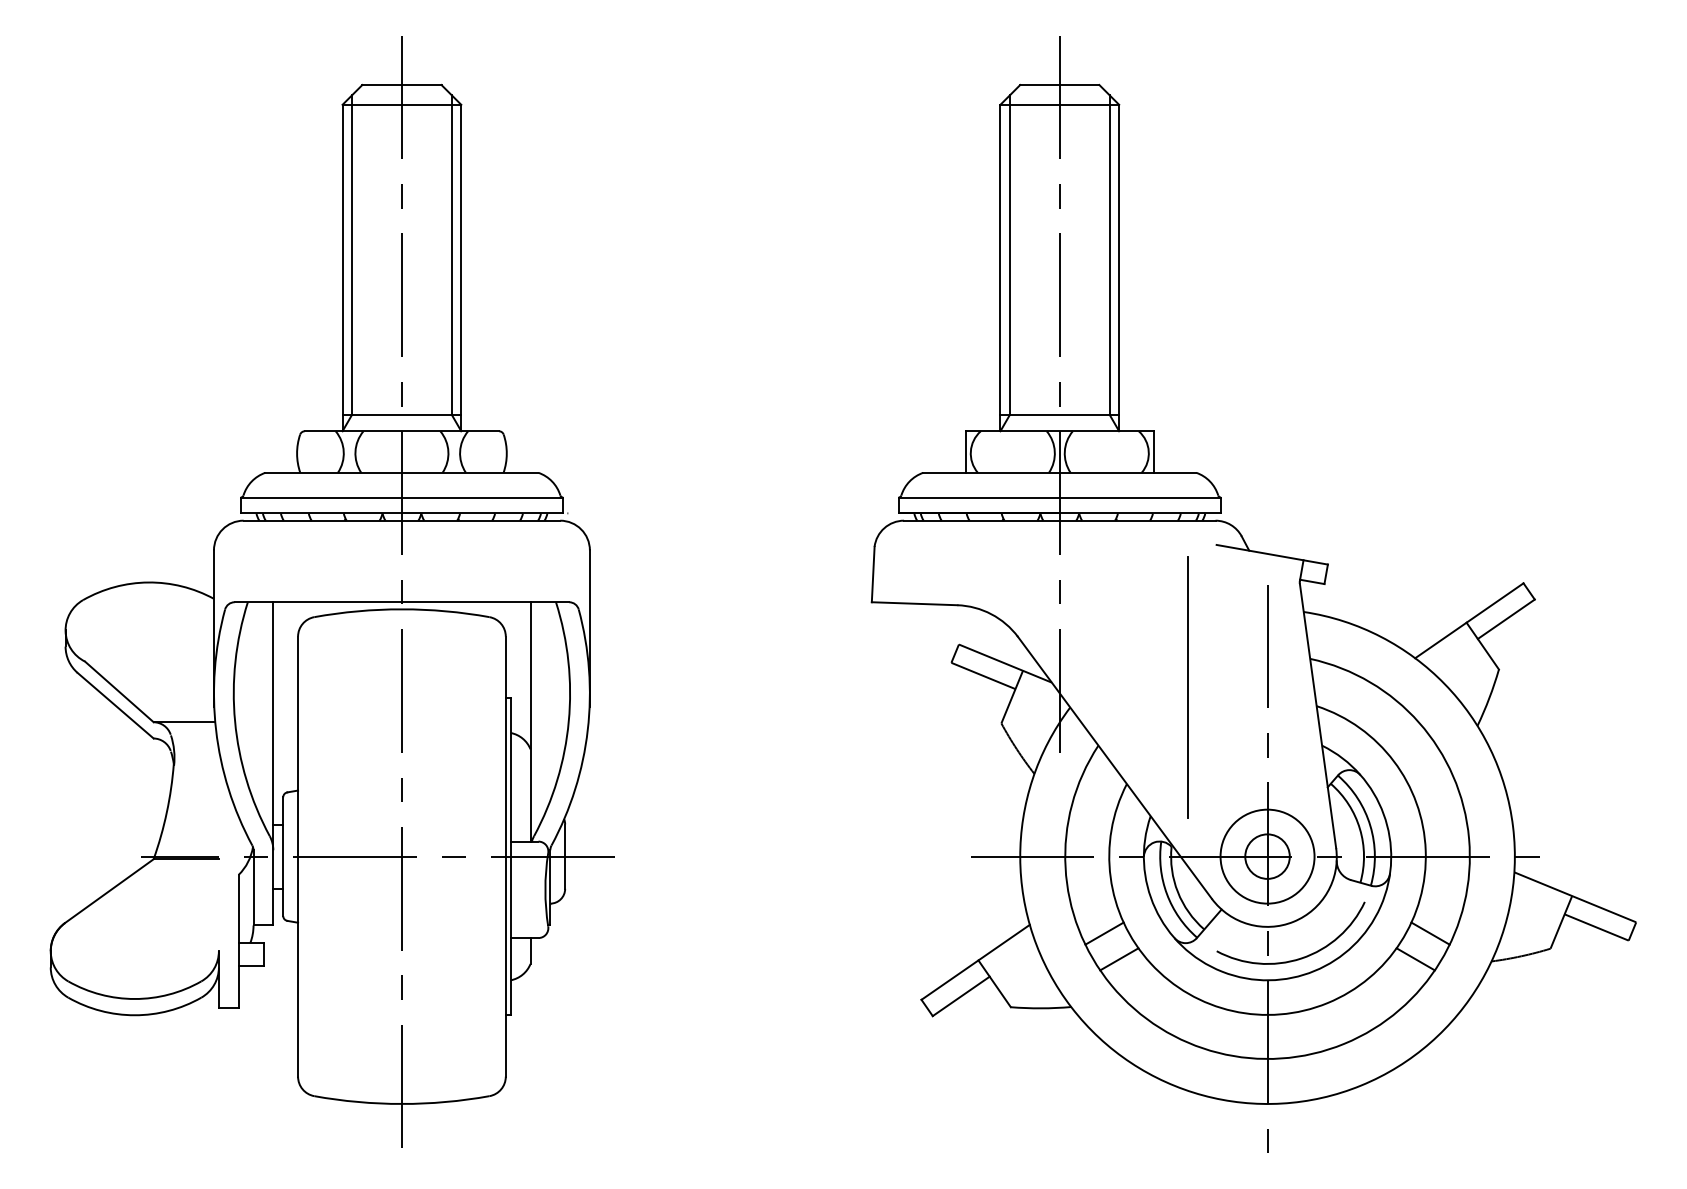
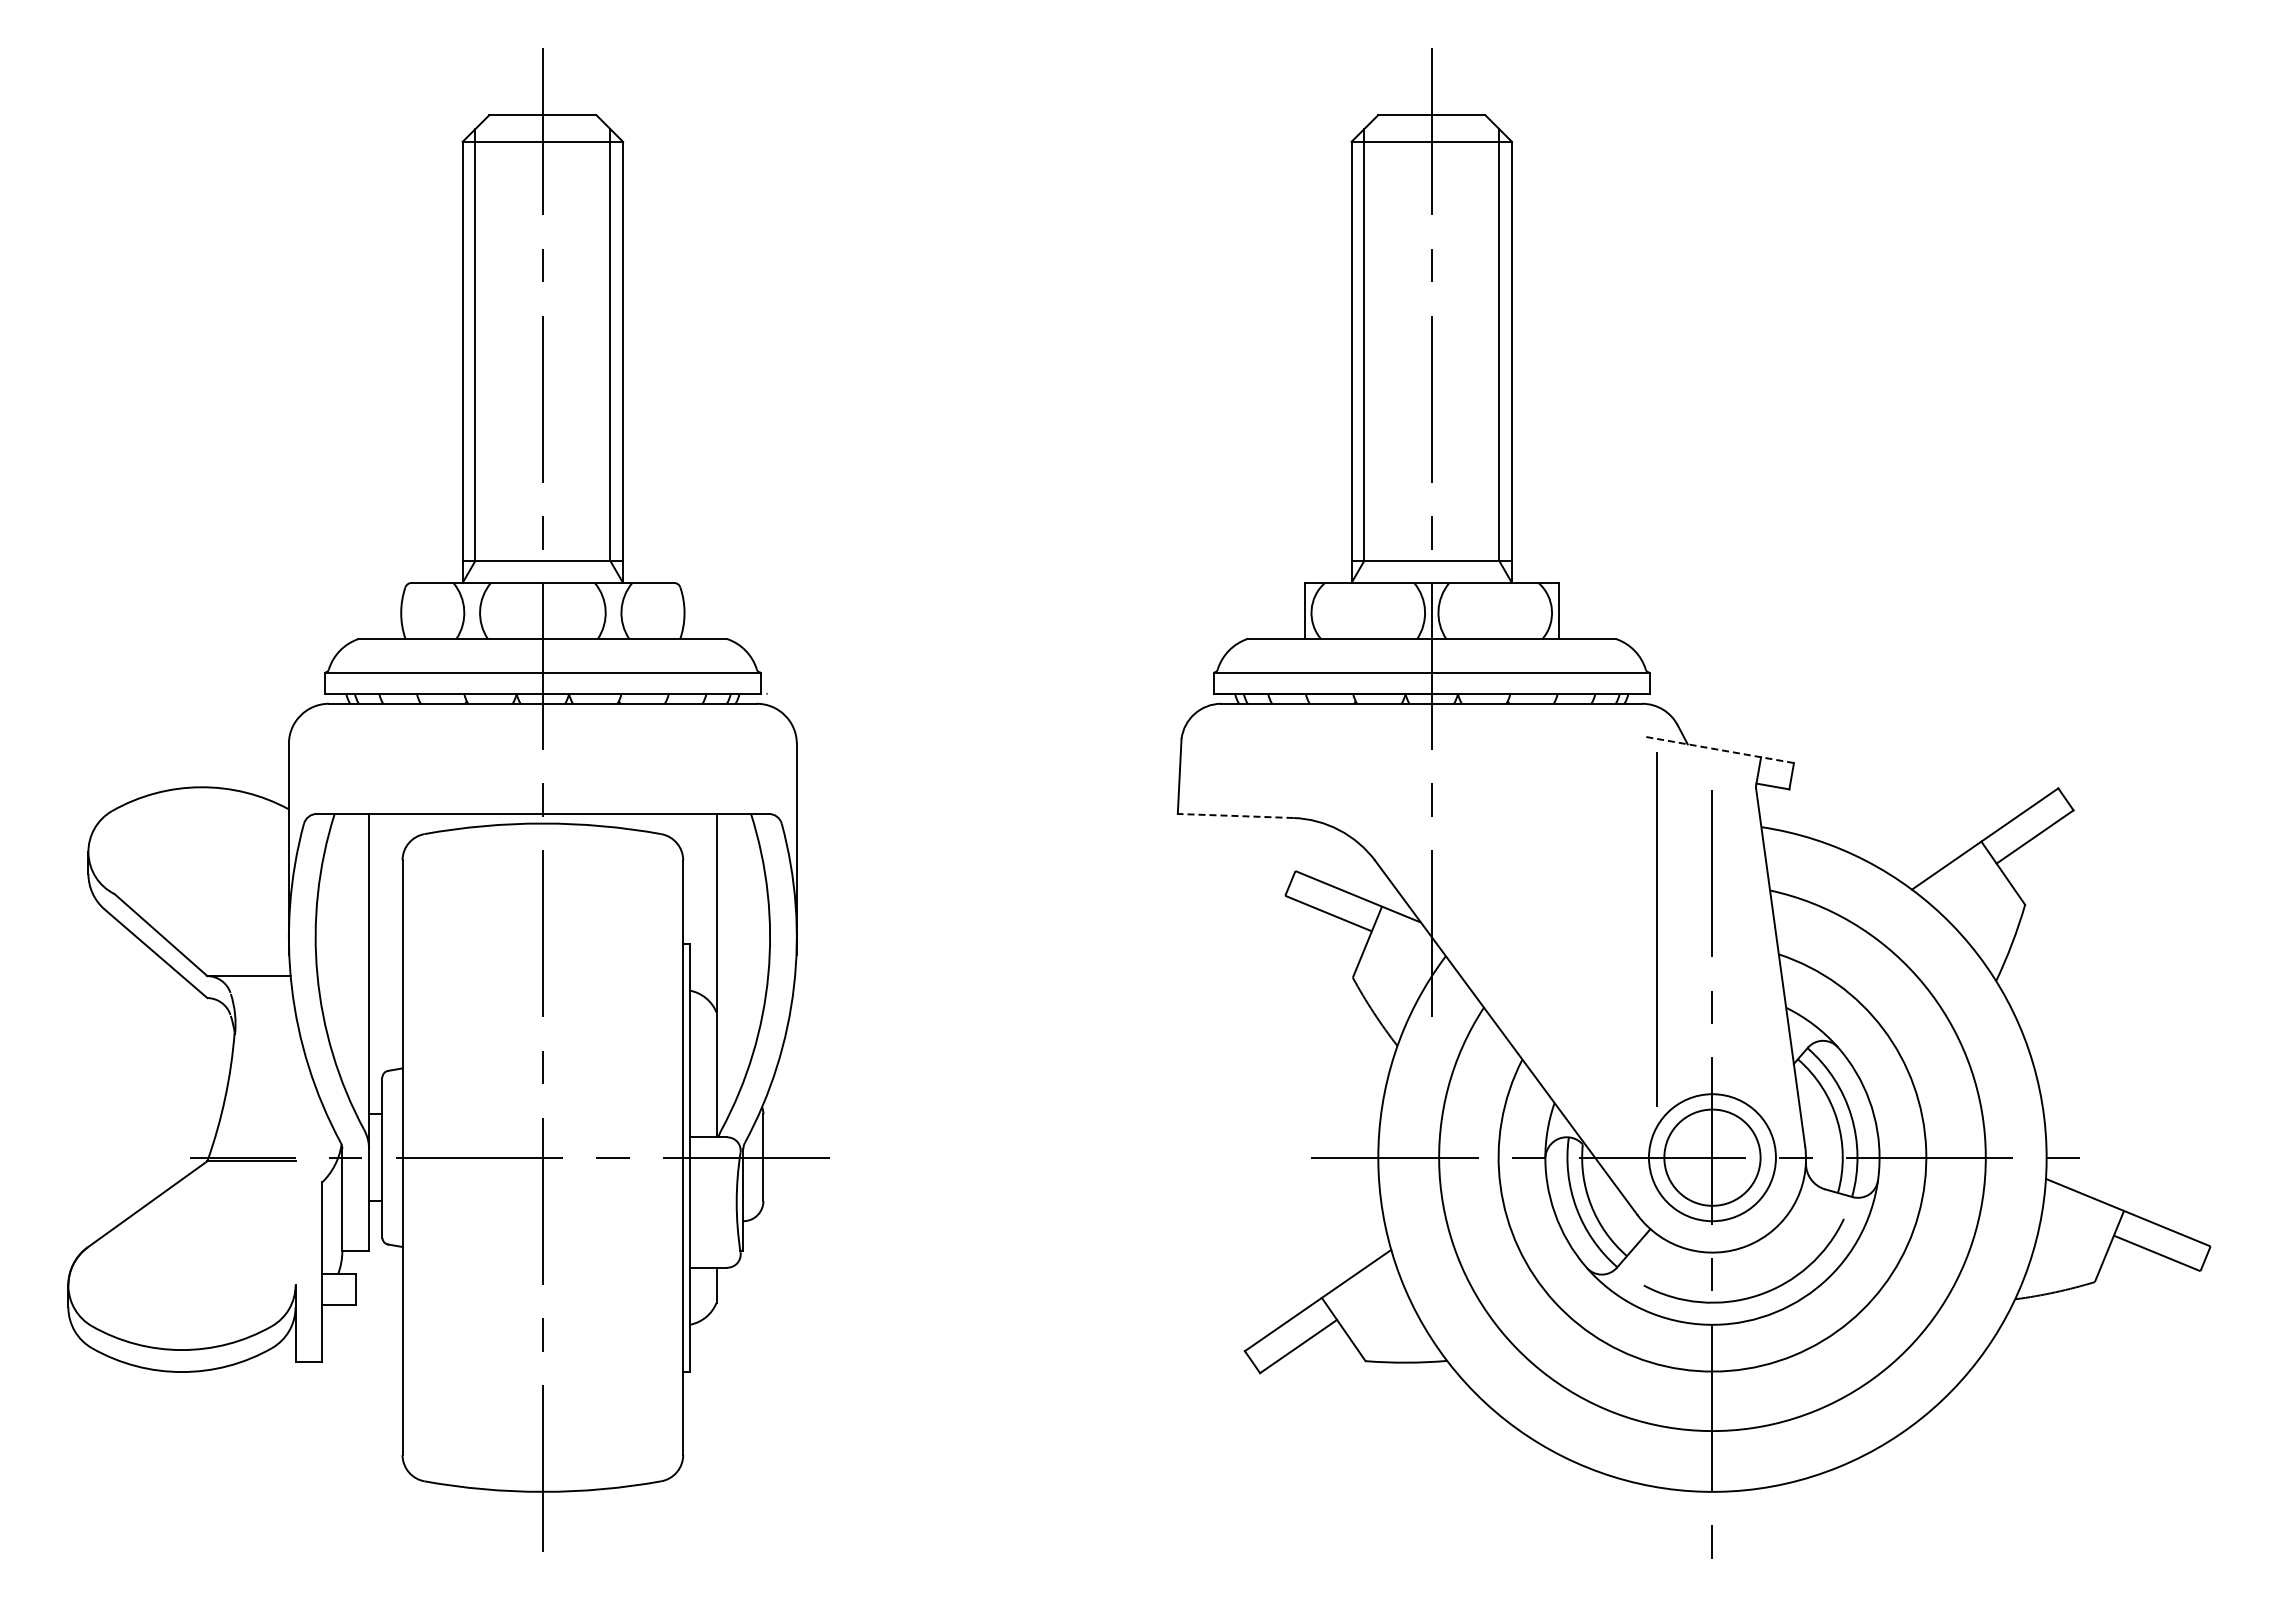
line: (1272, 554) -> (1718, 749), solid -> dashed
line: (914, 603) -> (1235, 815), solid -> dashed
line: (1188, 687) -> (1656, 929), moved
circle: (1267, 856) -> (1712, 1157), size x1.6
line: (1104, 933) -> (1492, 1261), removed
line: (1430, 933) -> (1932, 1261), removed
line: (1119, 959) -> (1512, 1296), removed
line: (1415, 959) -> (1912, 1296), removed

